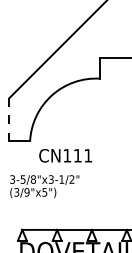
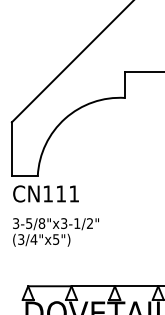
line: (8, 119) -> (11, 148), dashed -> solid
text: (65, 155) -> (45, 193), moved
text: (26, 192) -> (33, 239), (3/9"x5") -> (3/4"x5")

